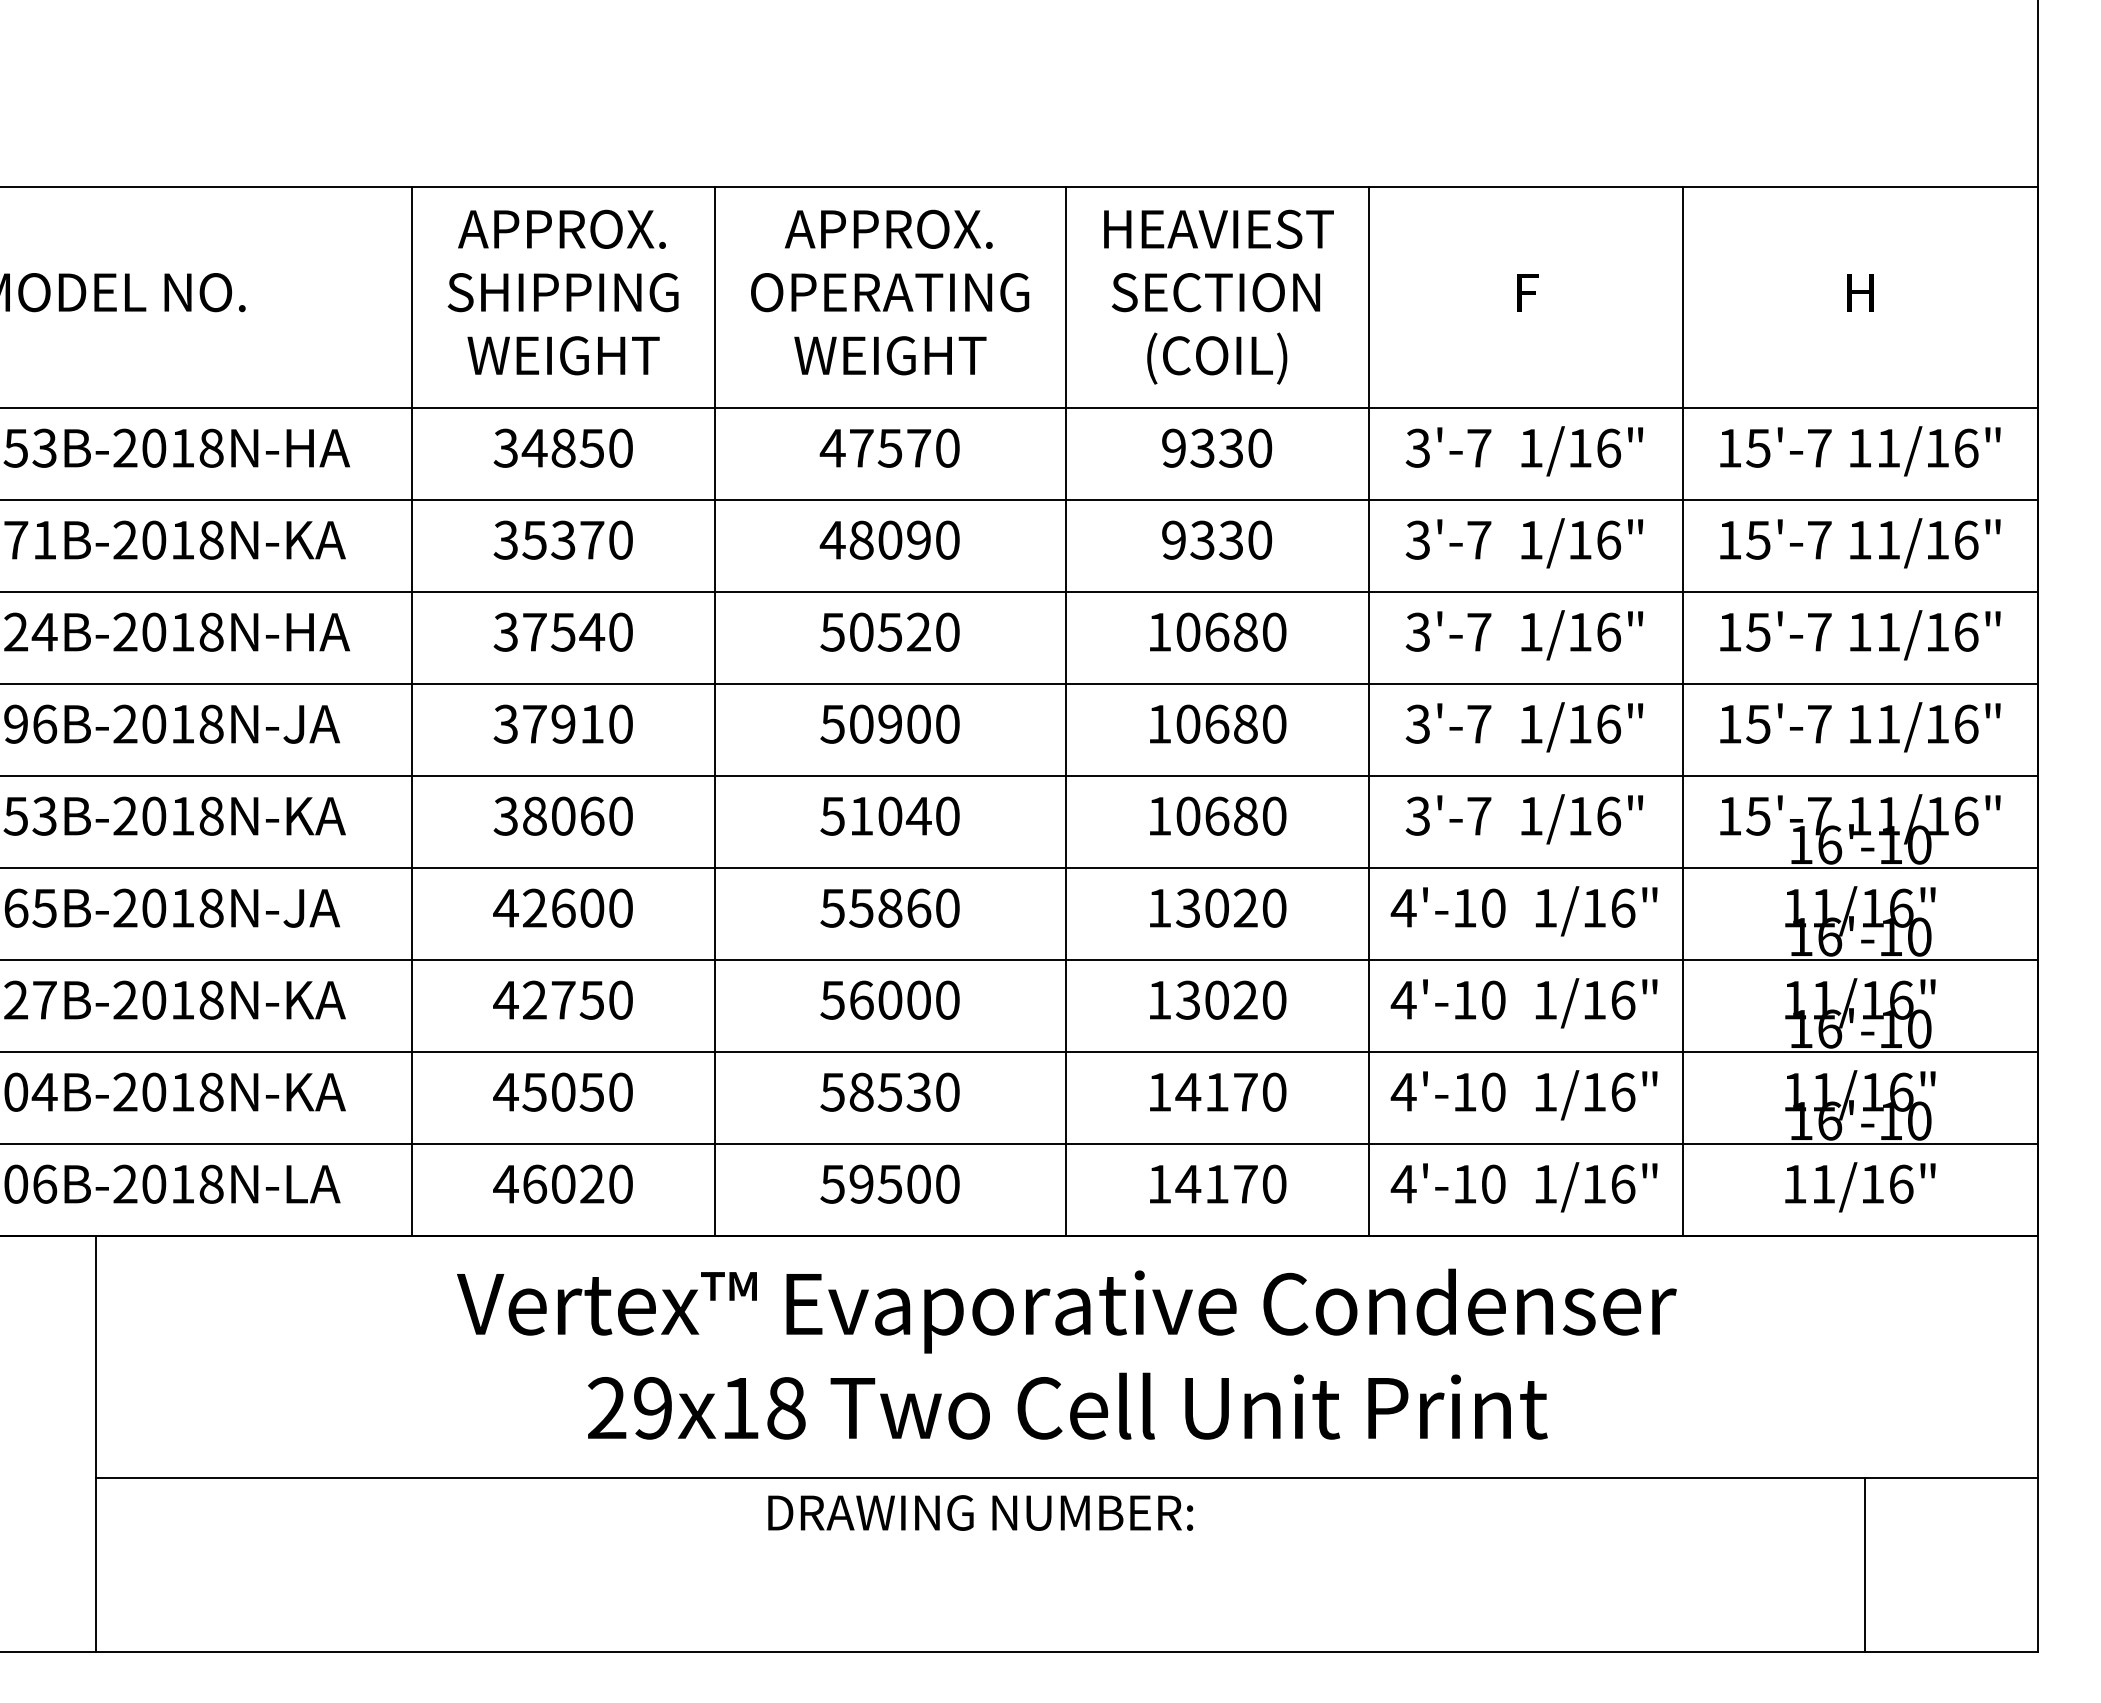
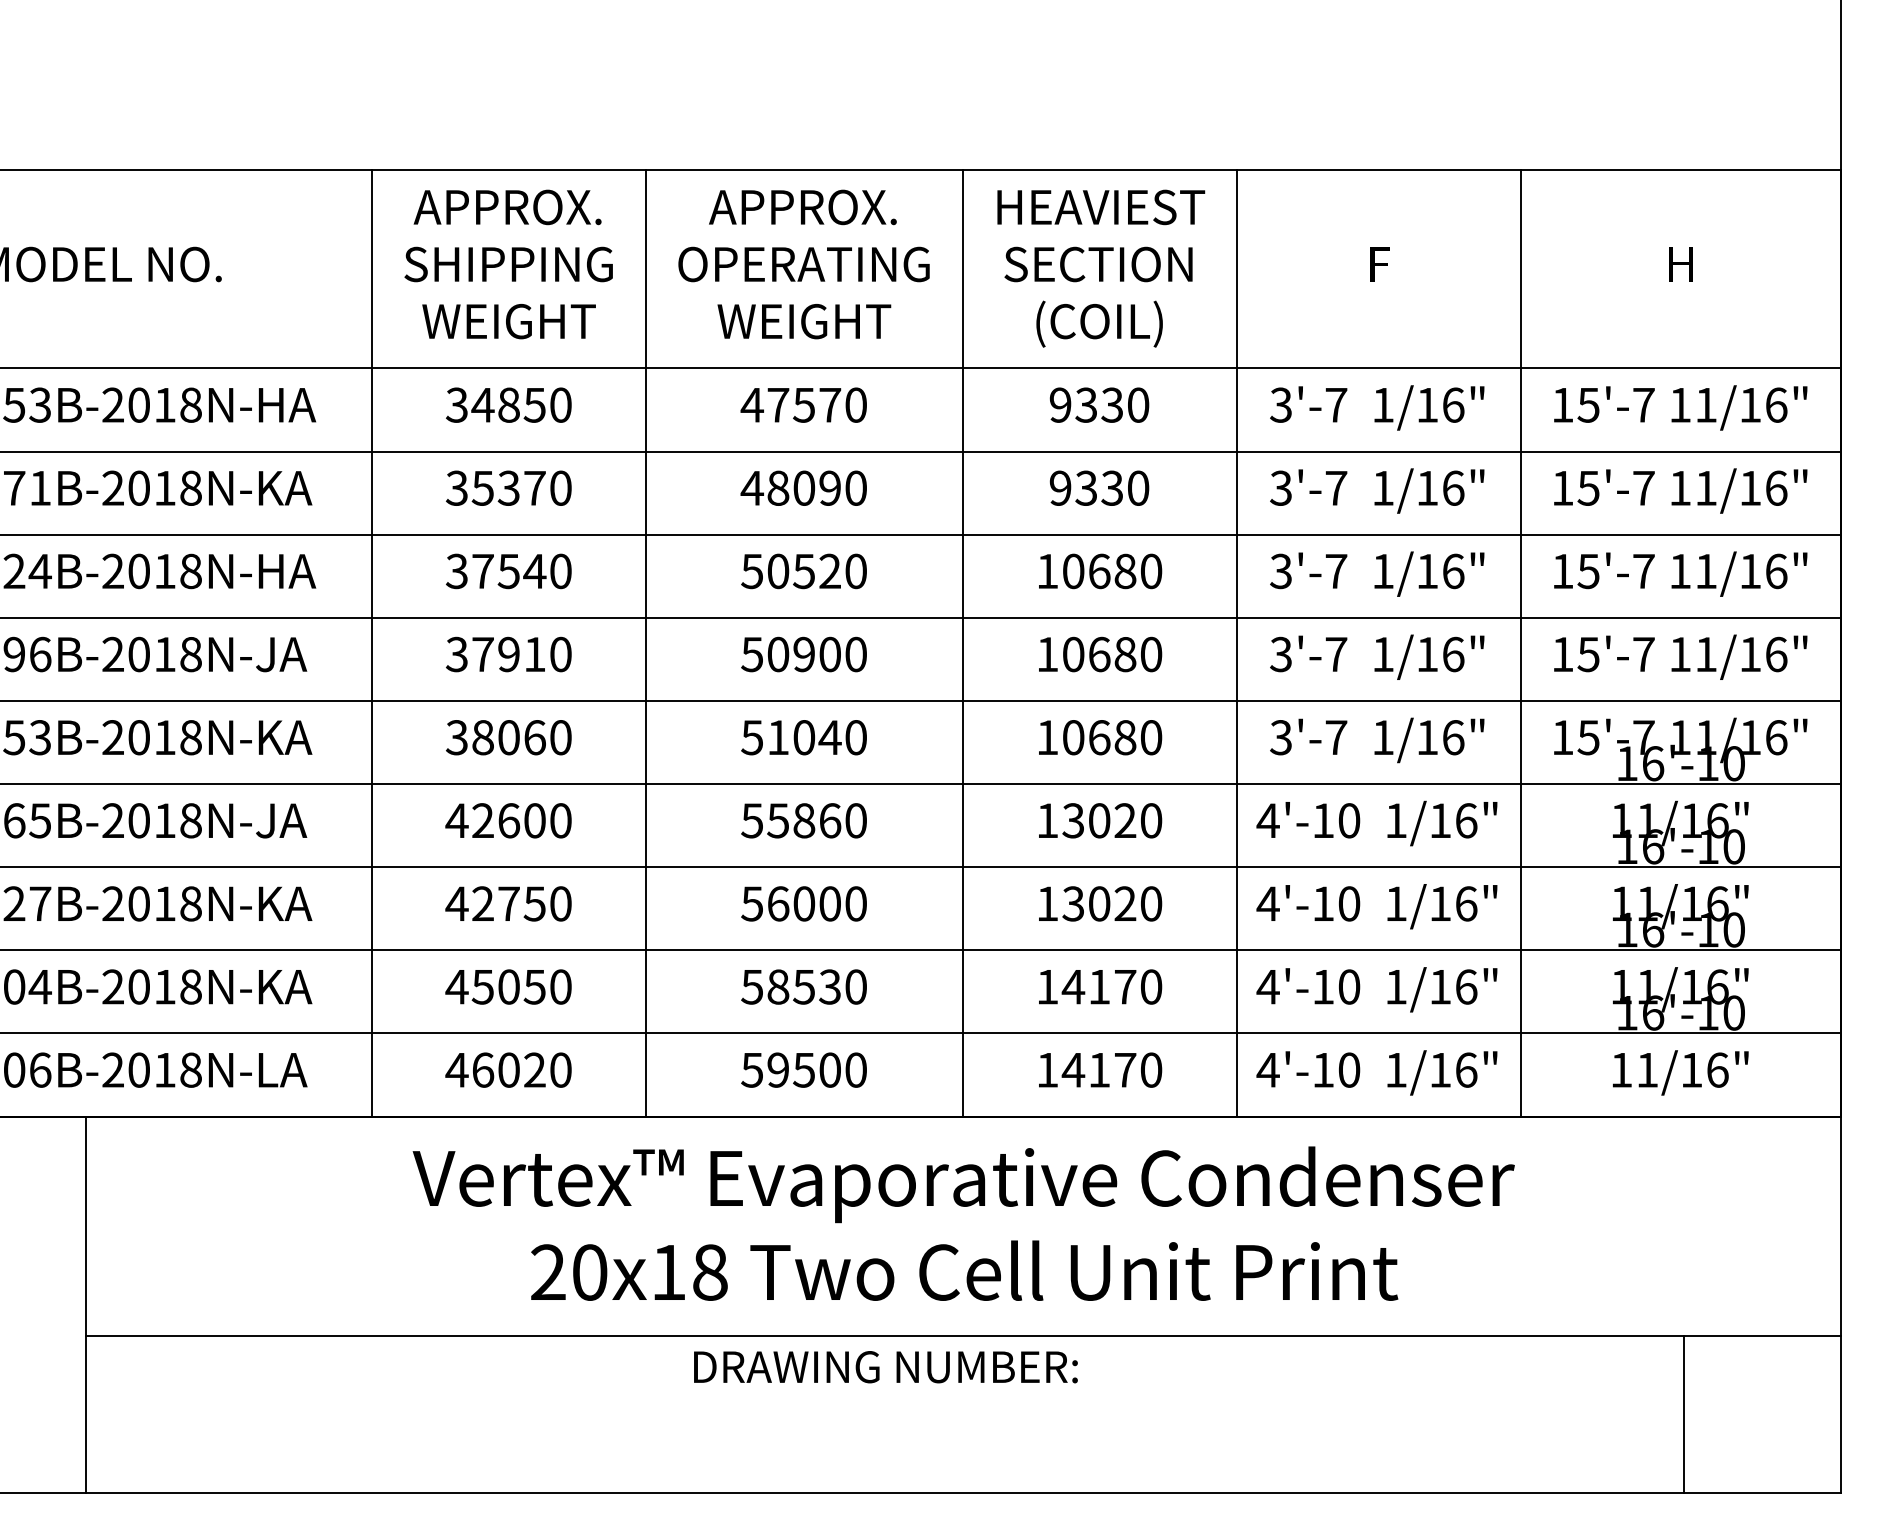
text: (653, 1408) -> (590, 1272), 29x18 -> 20x18

